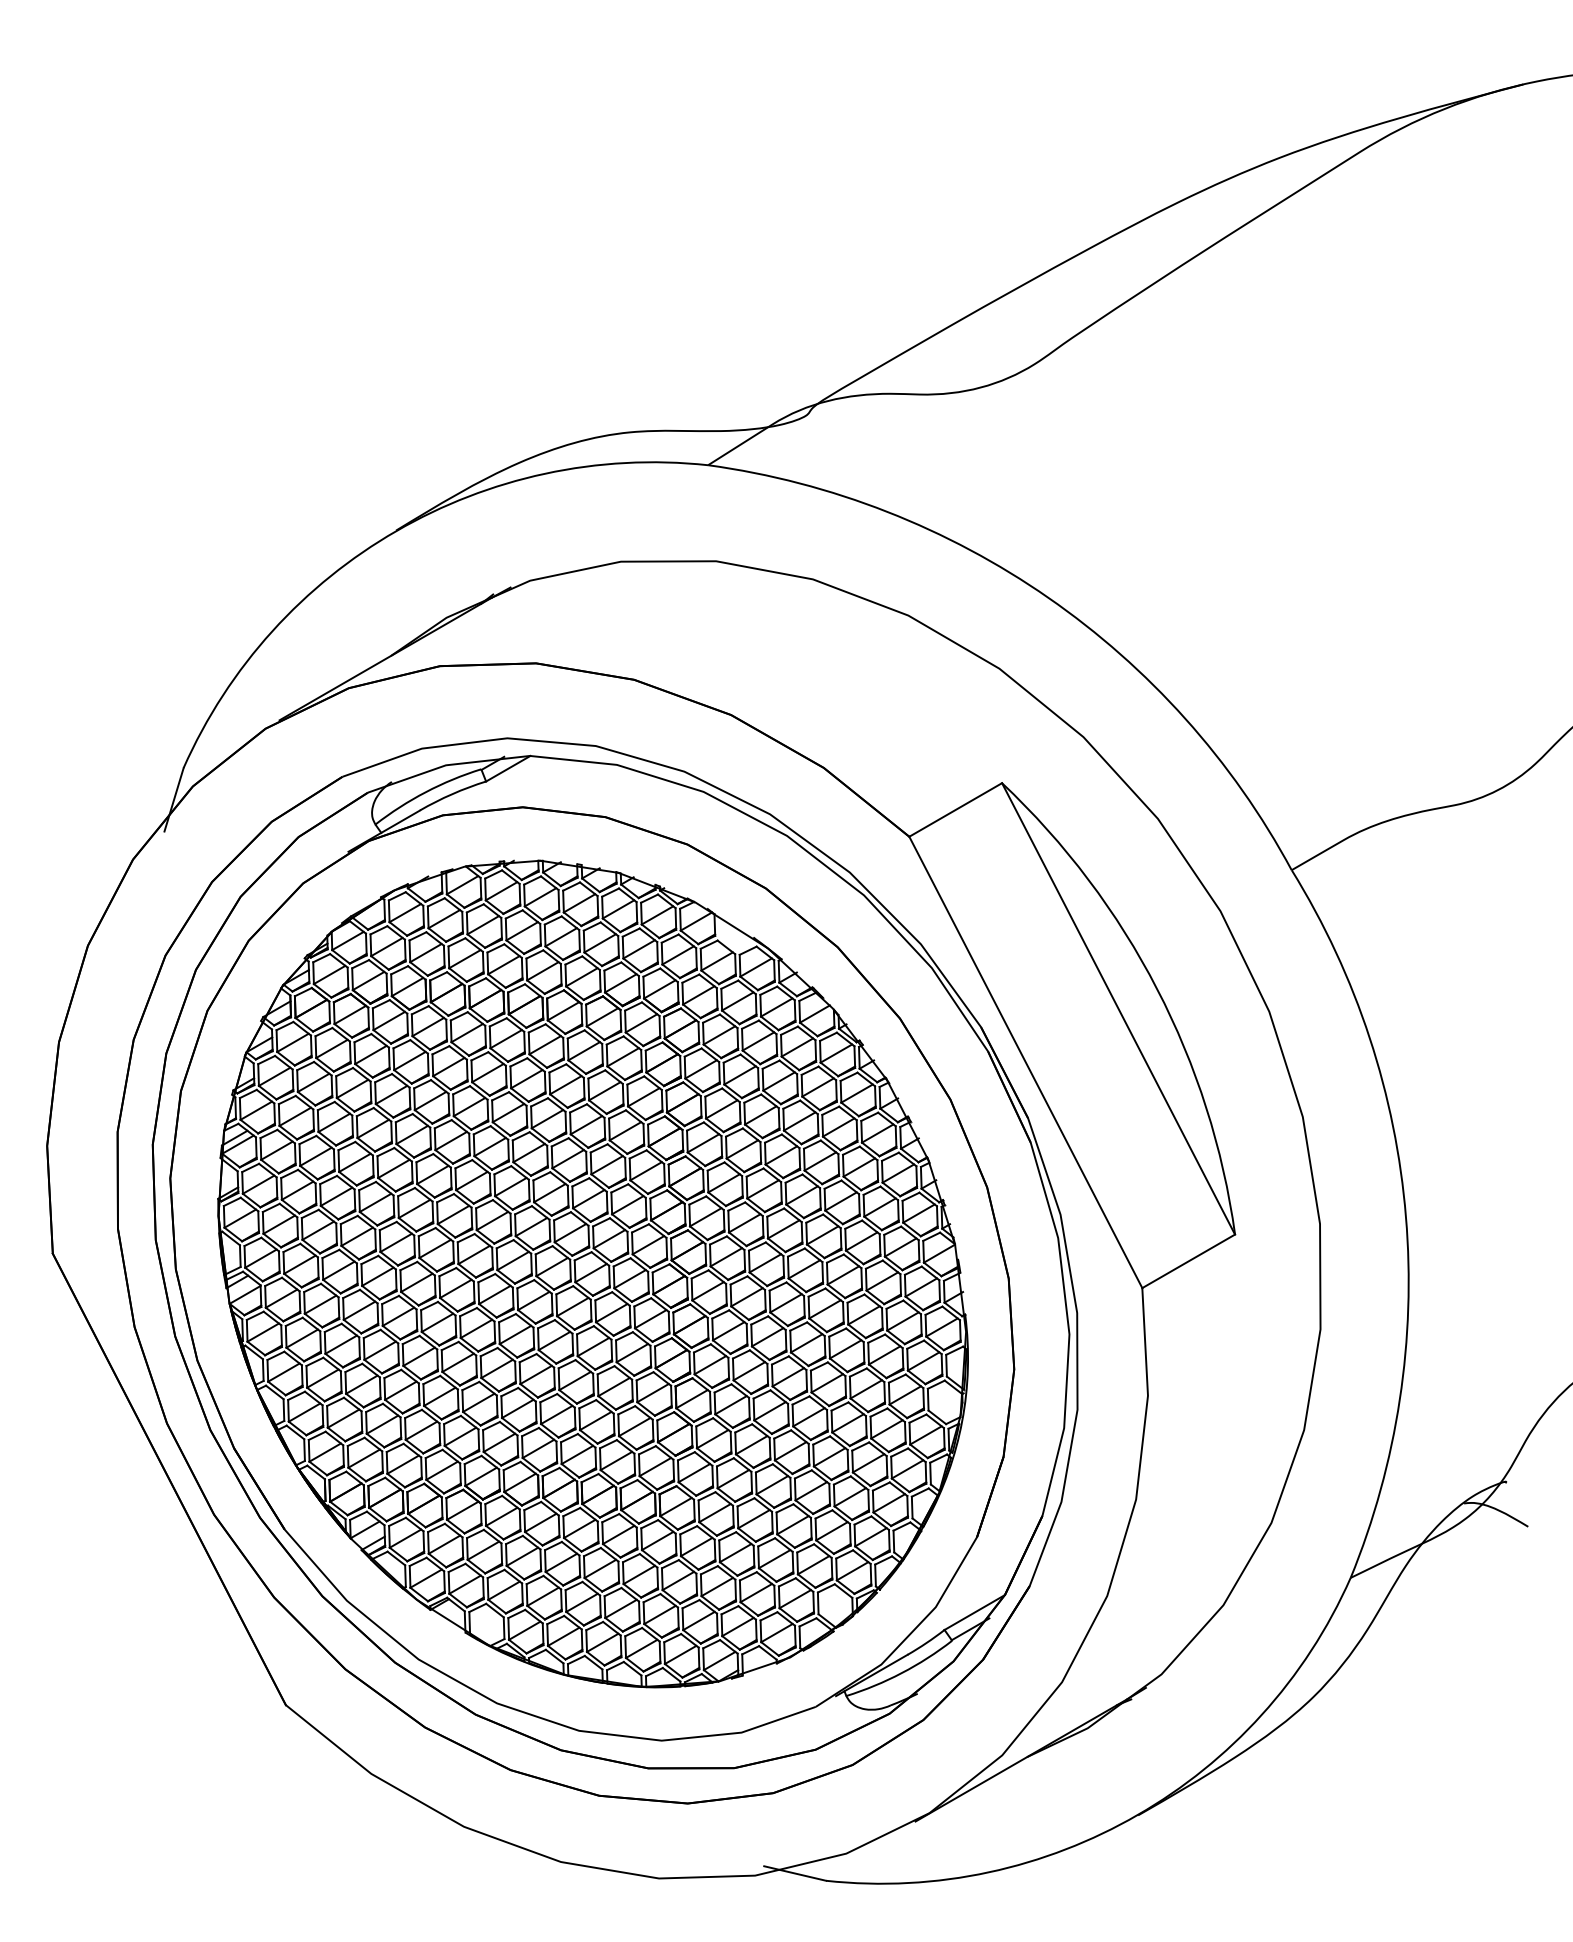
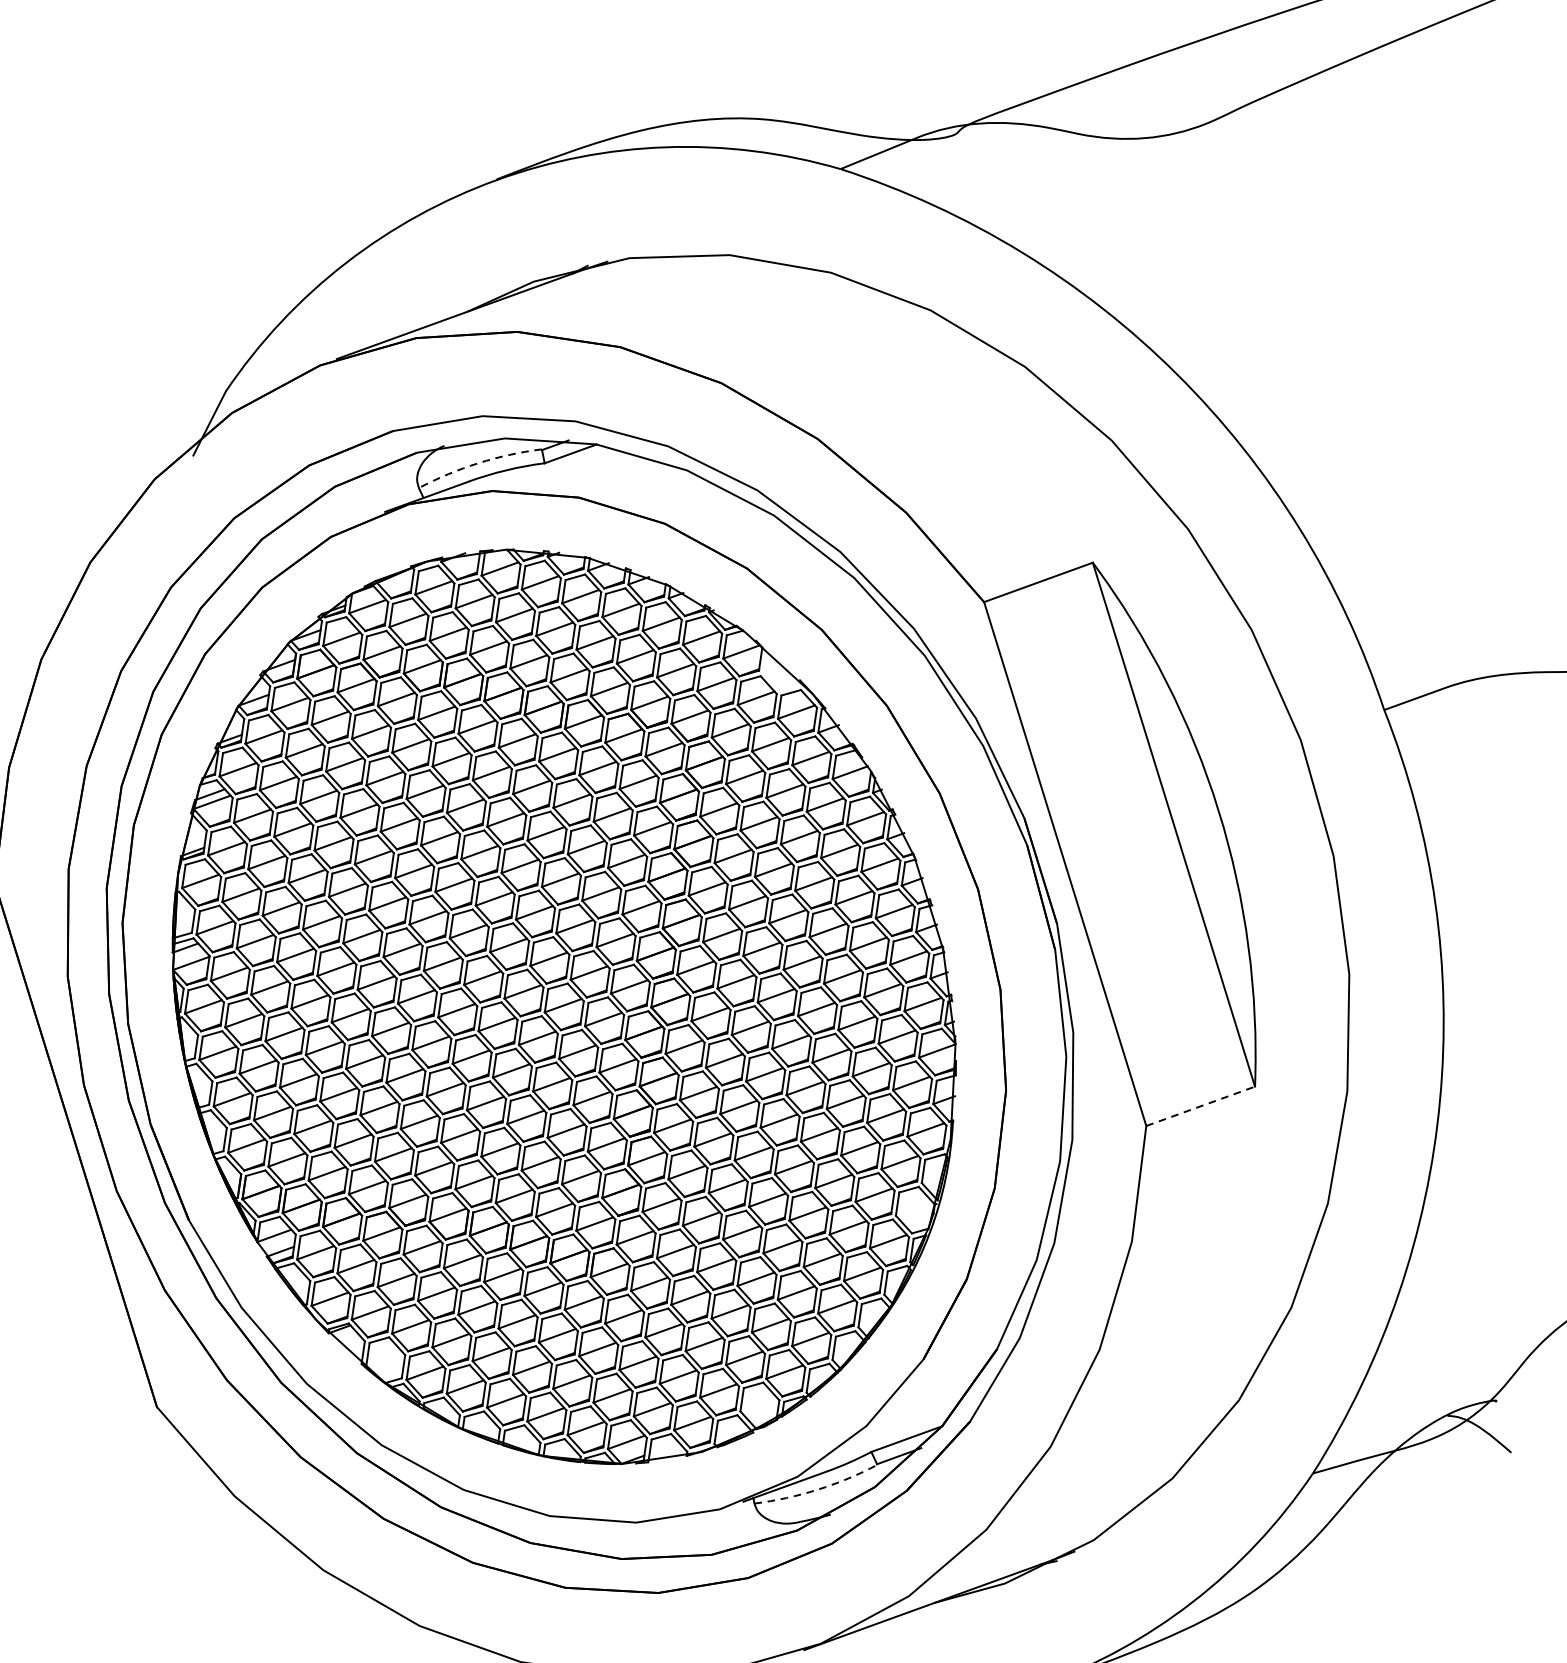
arc: (425, 792) -> (478, 463), solid -> dashed
line: (1188, 1261) -> (1200, 1106), solid -> dashed
arc: (901, 1673) -> (817, 1490), solid -> dashed

